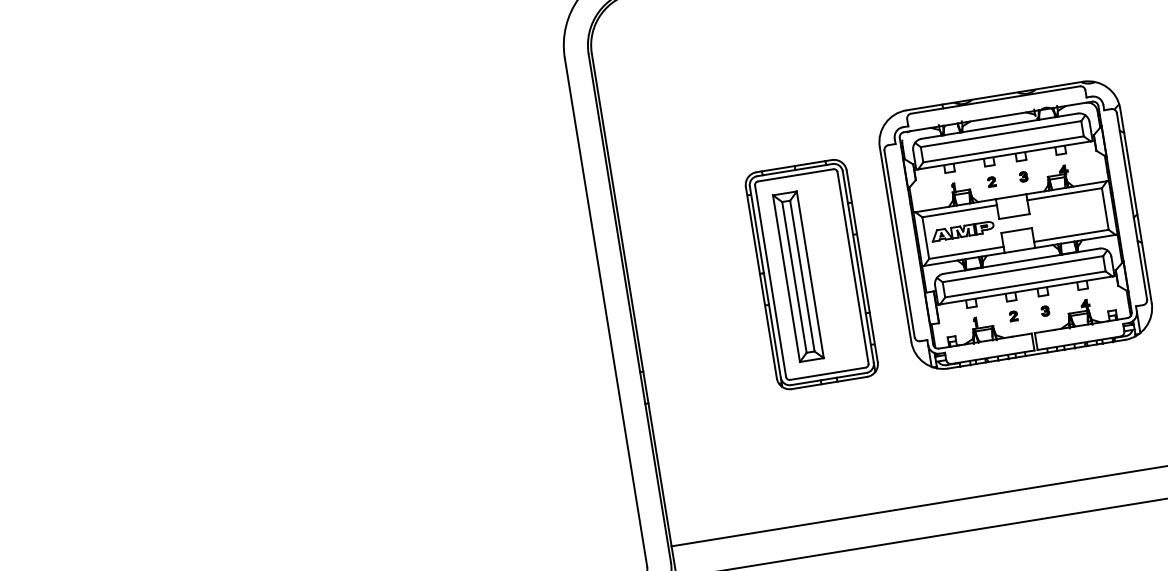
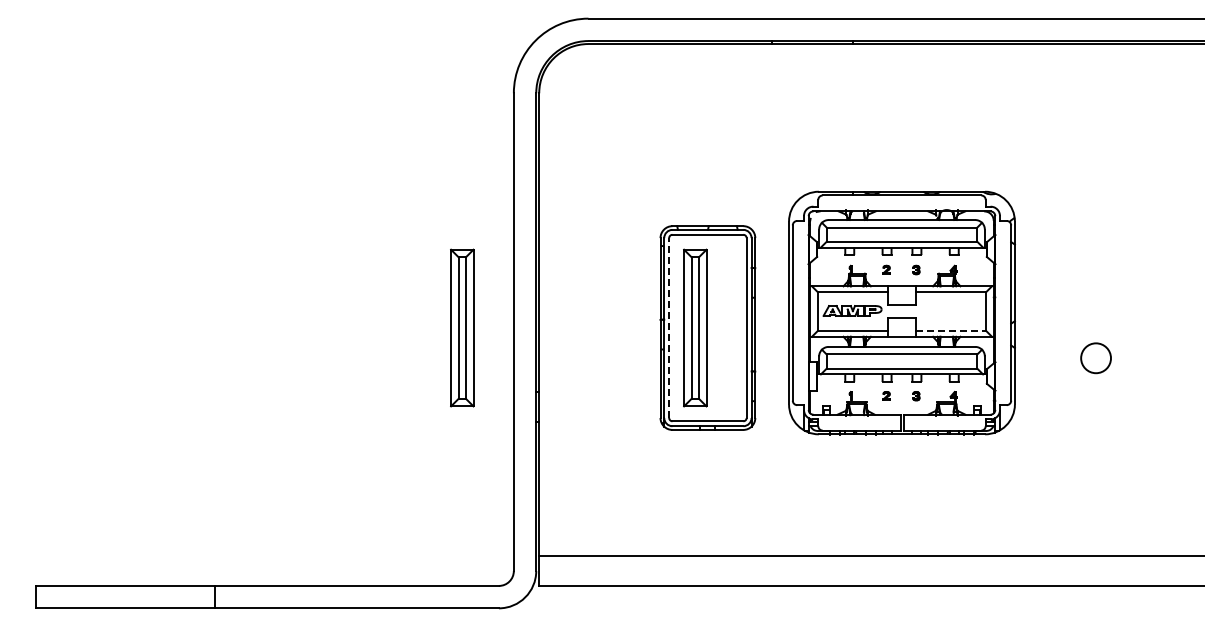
line: (1071, 236) -> (951, 331), solid -> dashed
line: (771, 281) -> (669, 328), solid -> dashed
part: (550, 316) -> (462, 327), added

